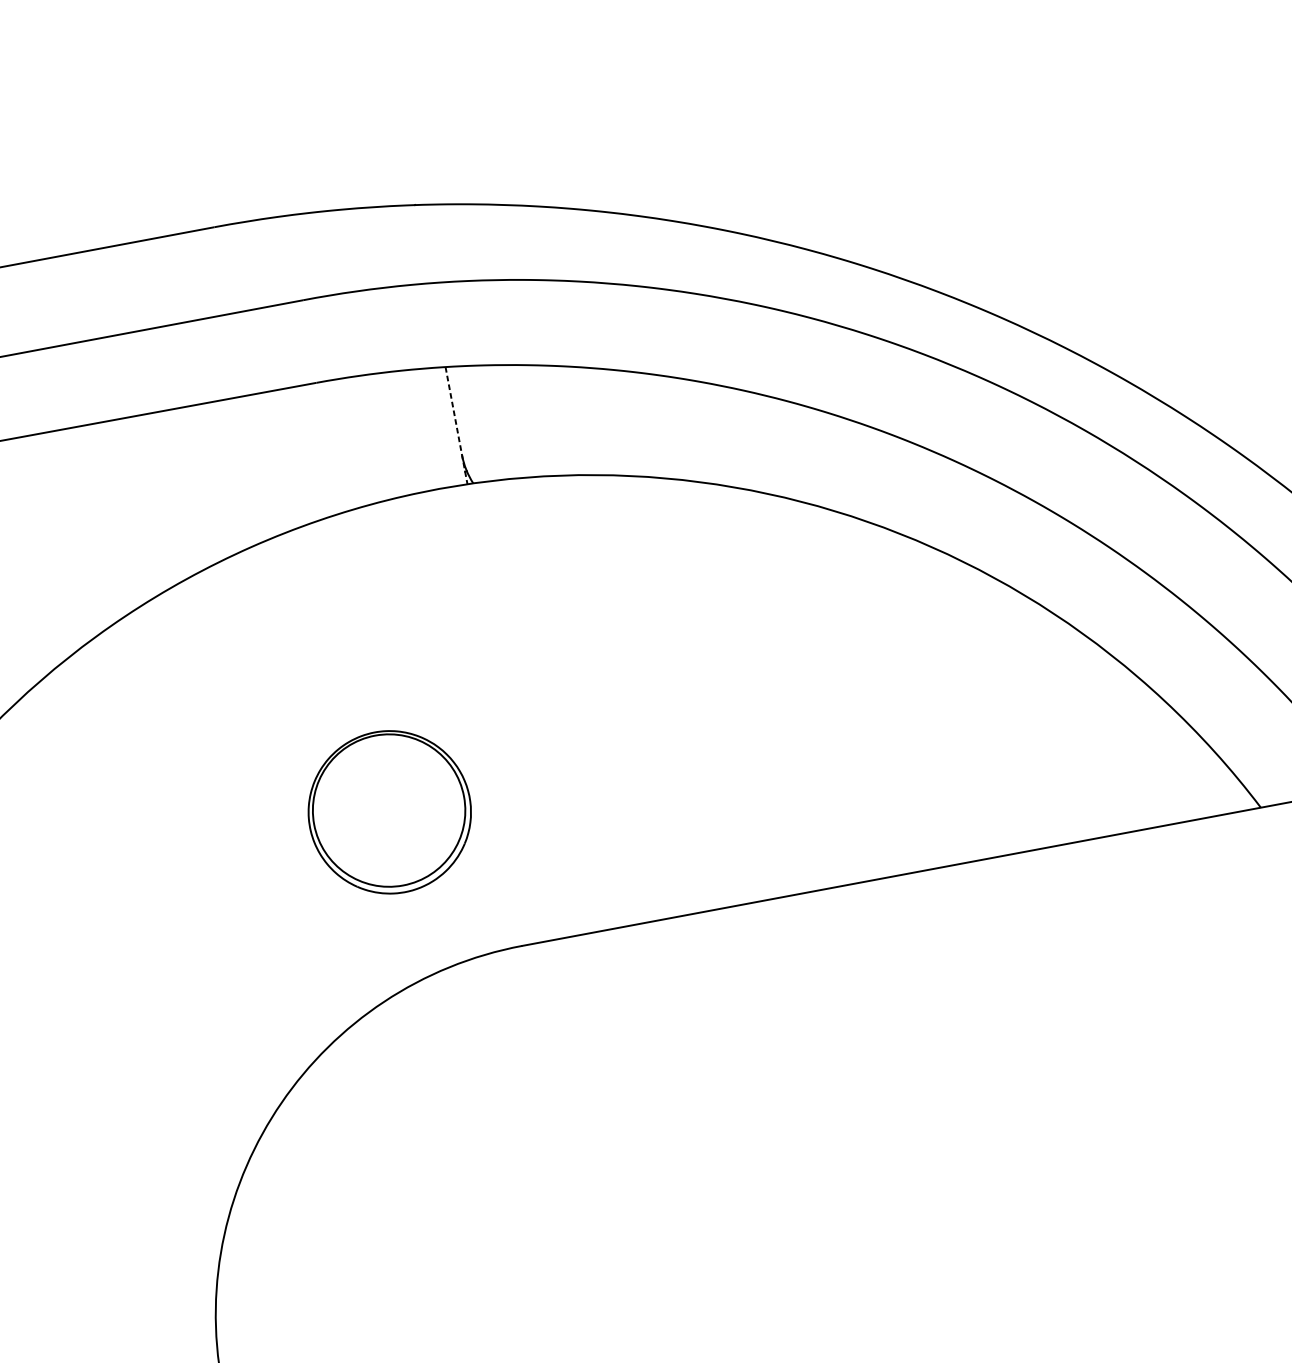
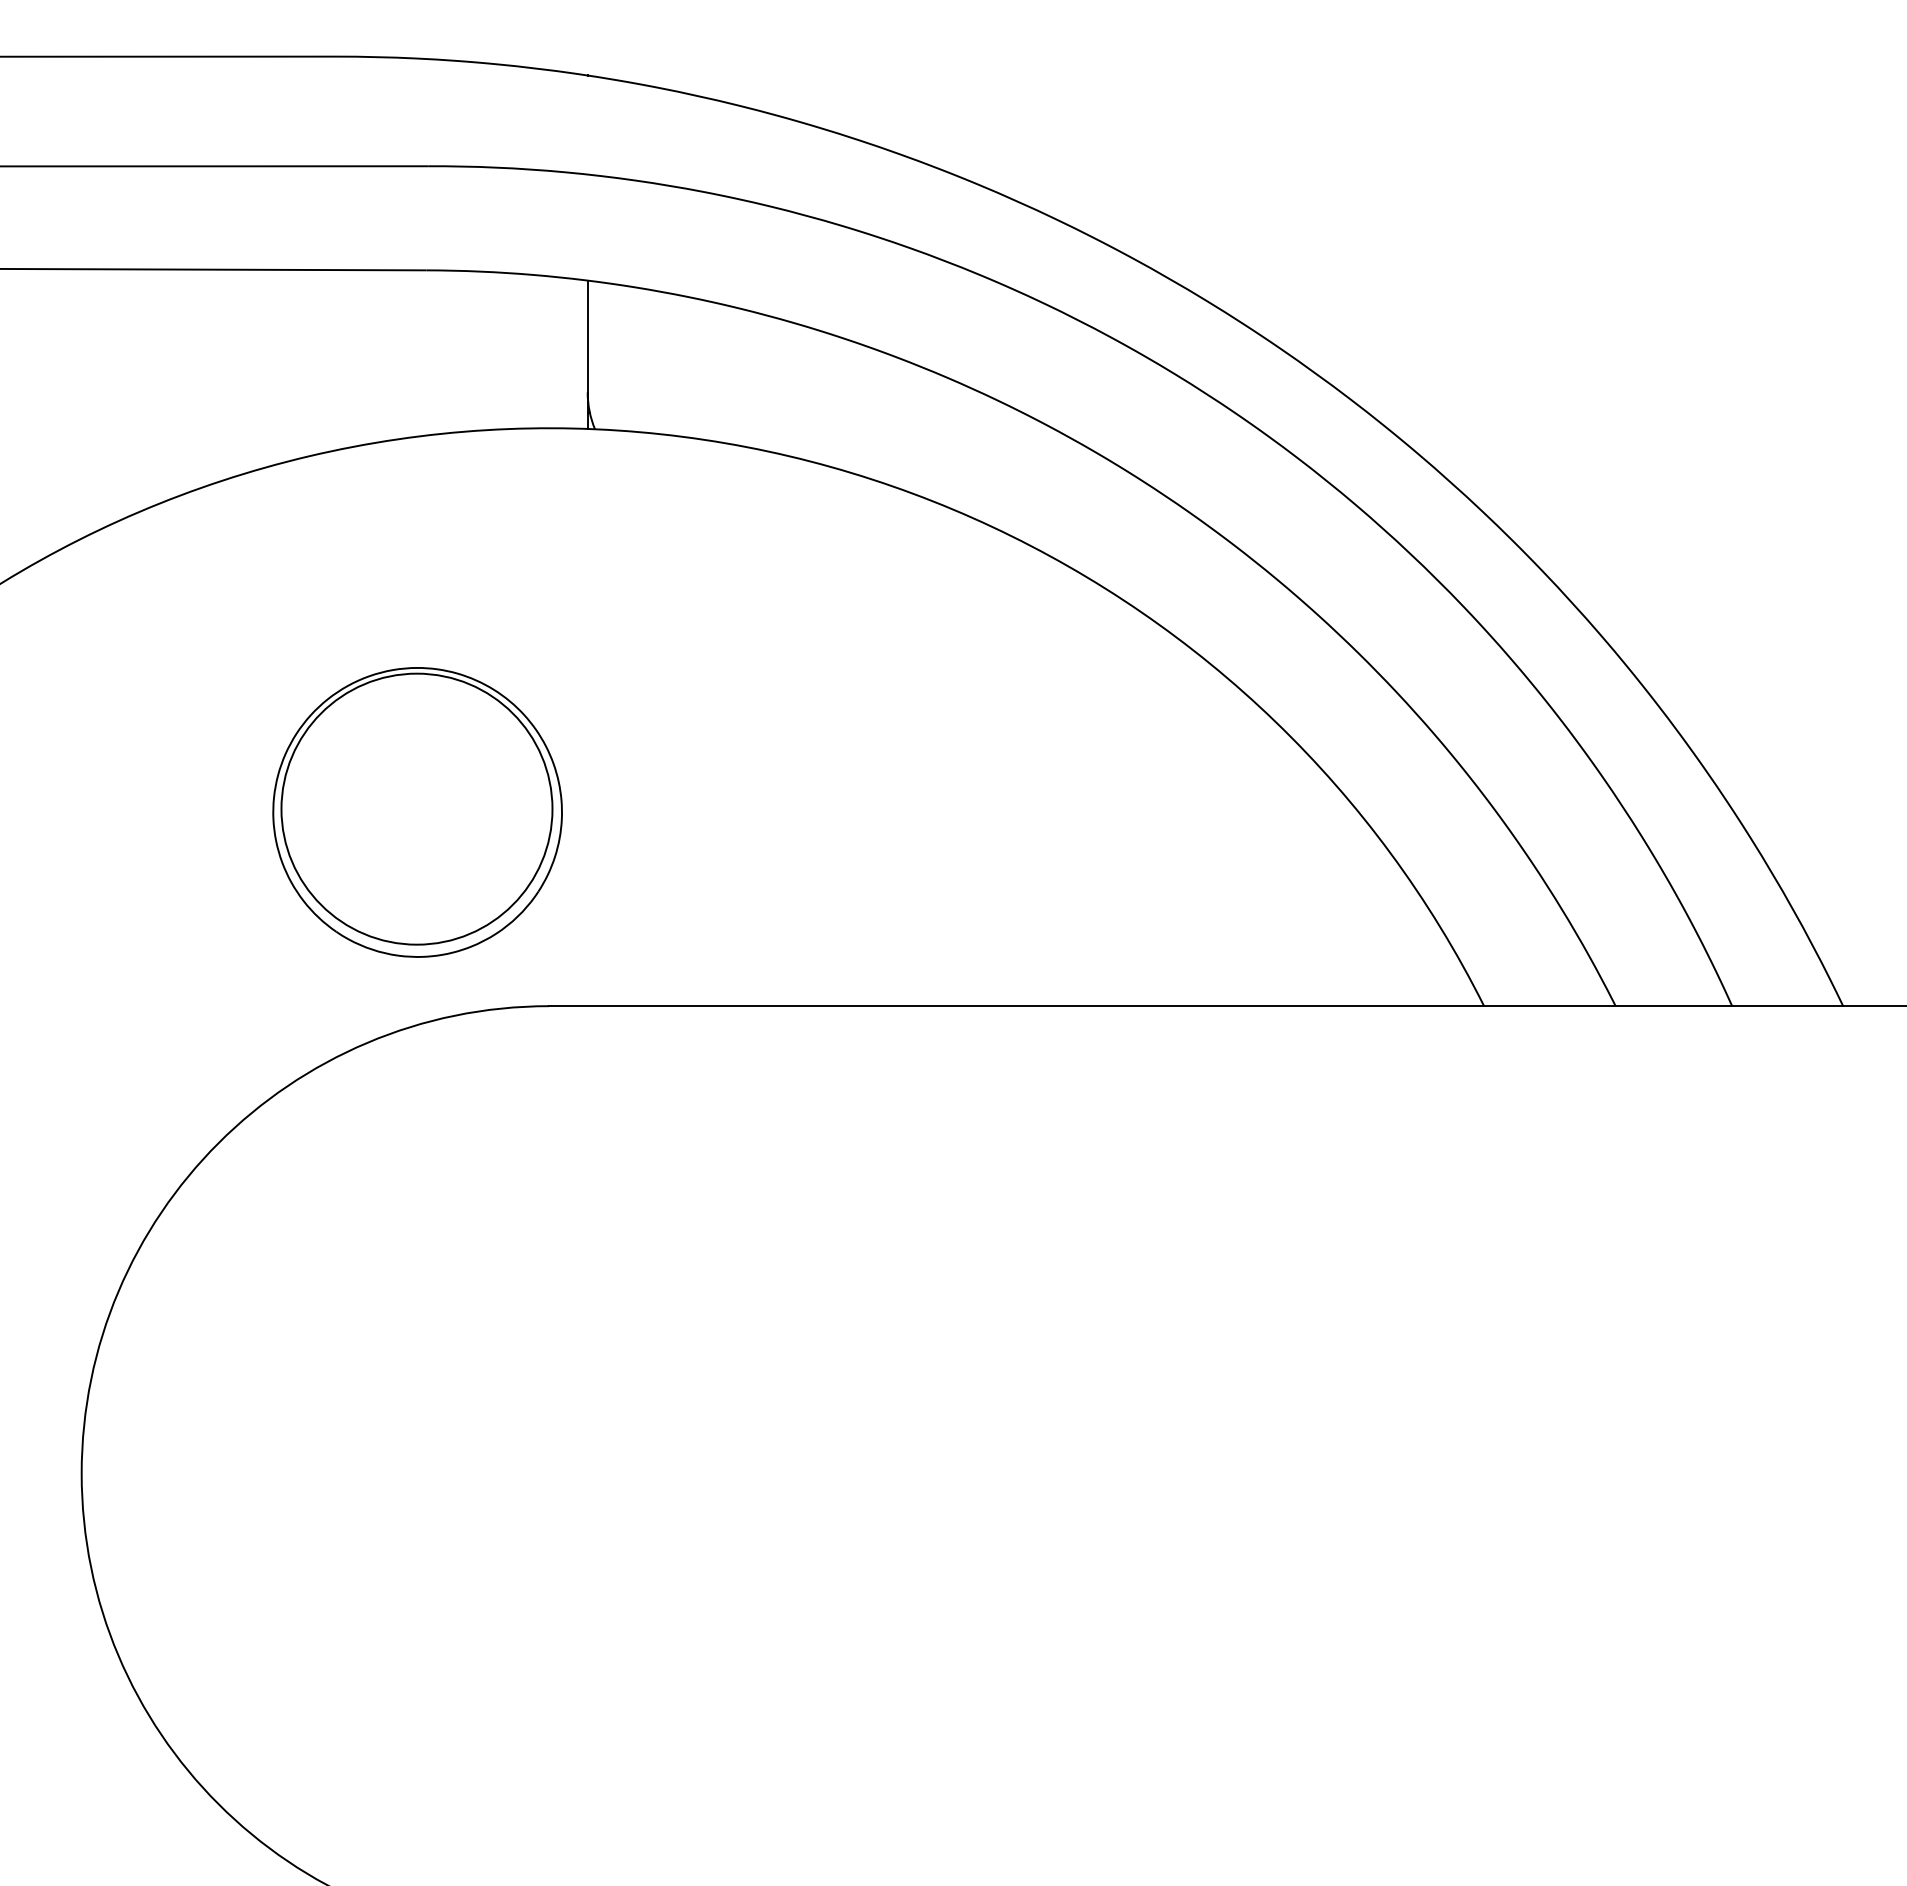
line: (456, 426) -> (587, 355), dashed -> solid
part: (389, 812) -> (417, 812), size x1.43

